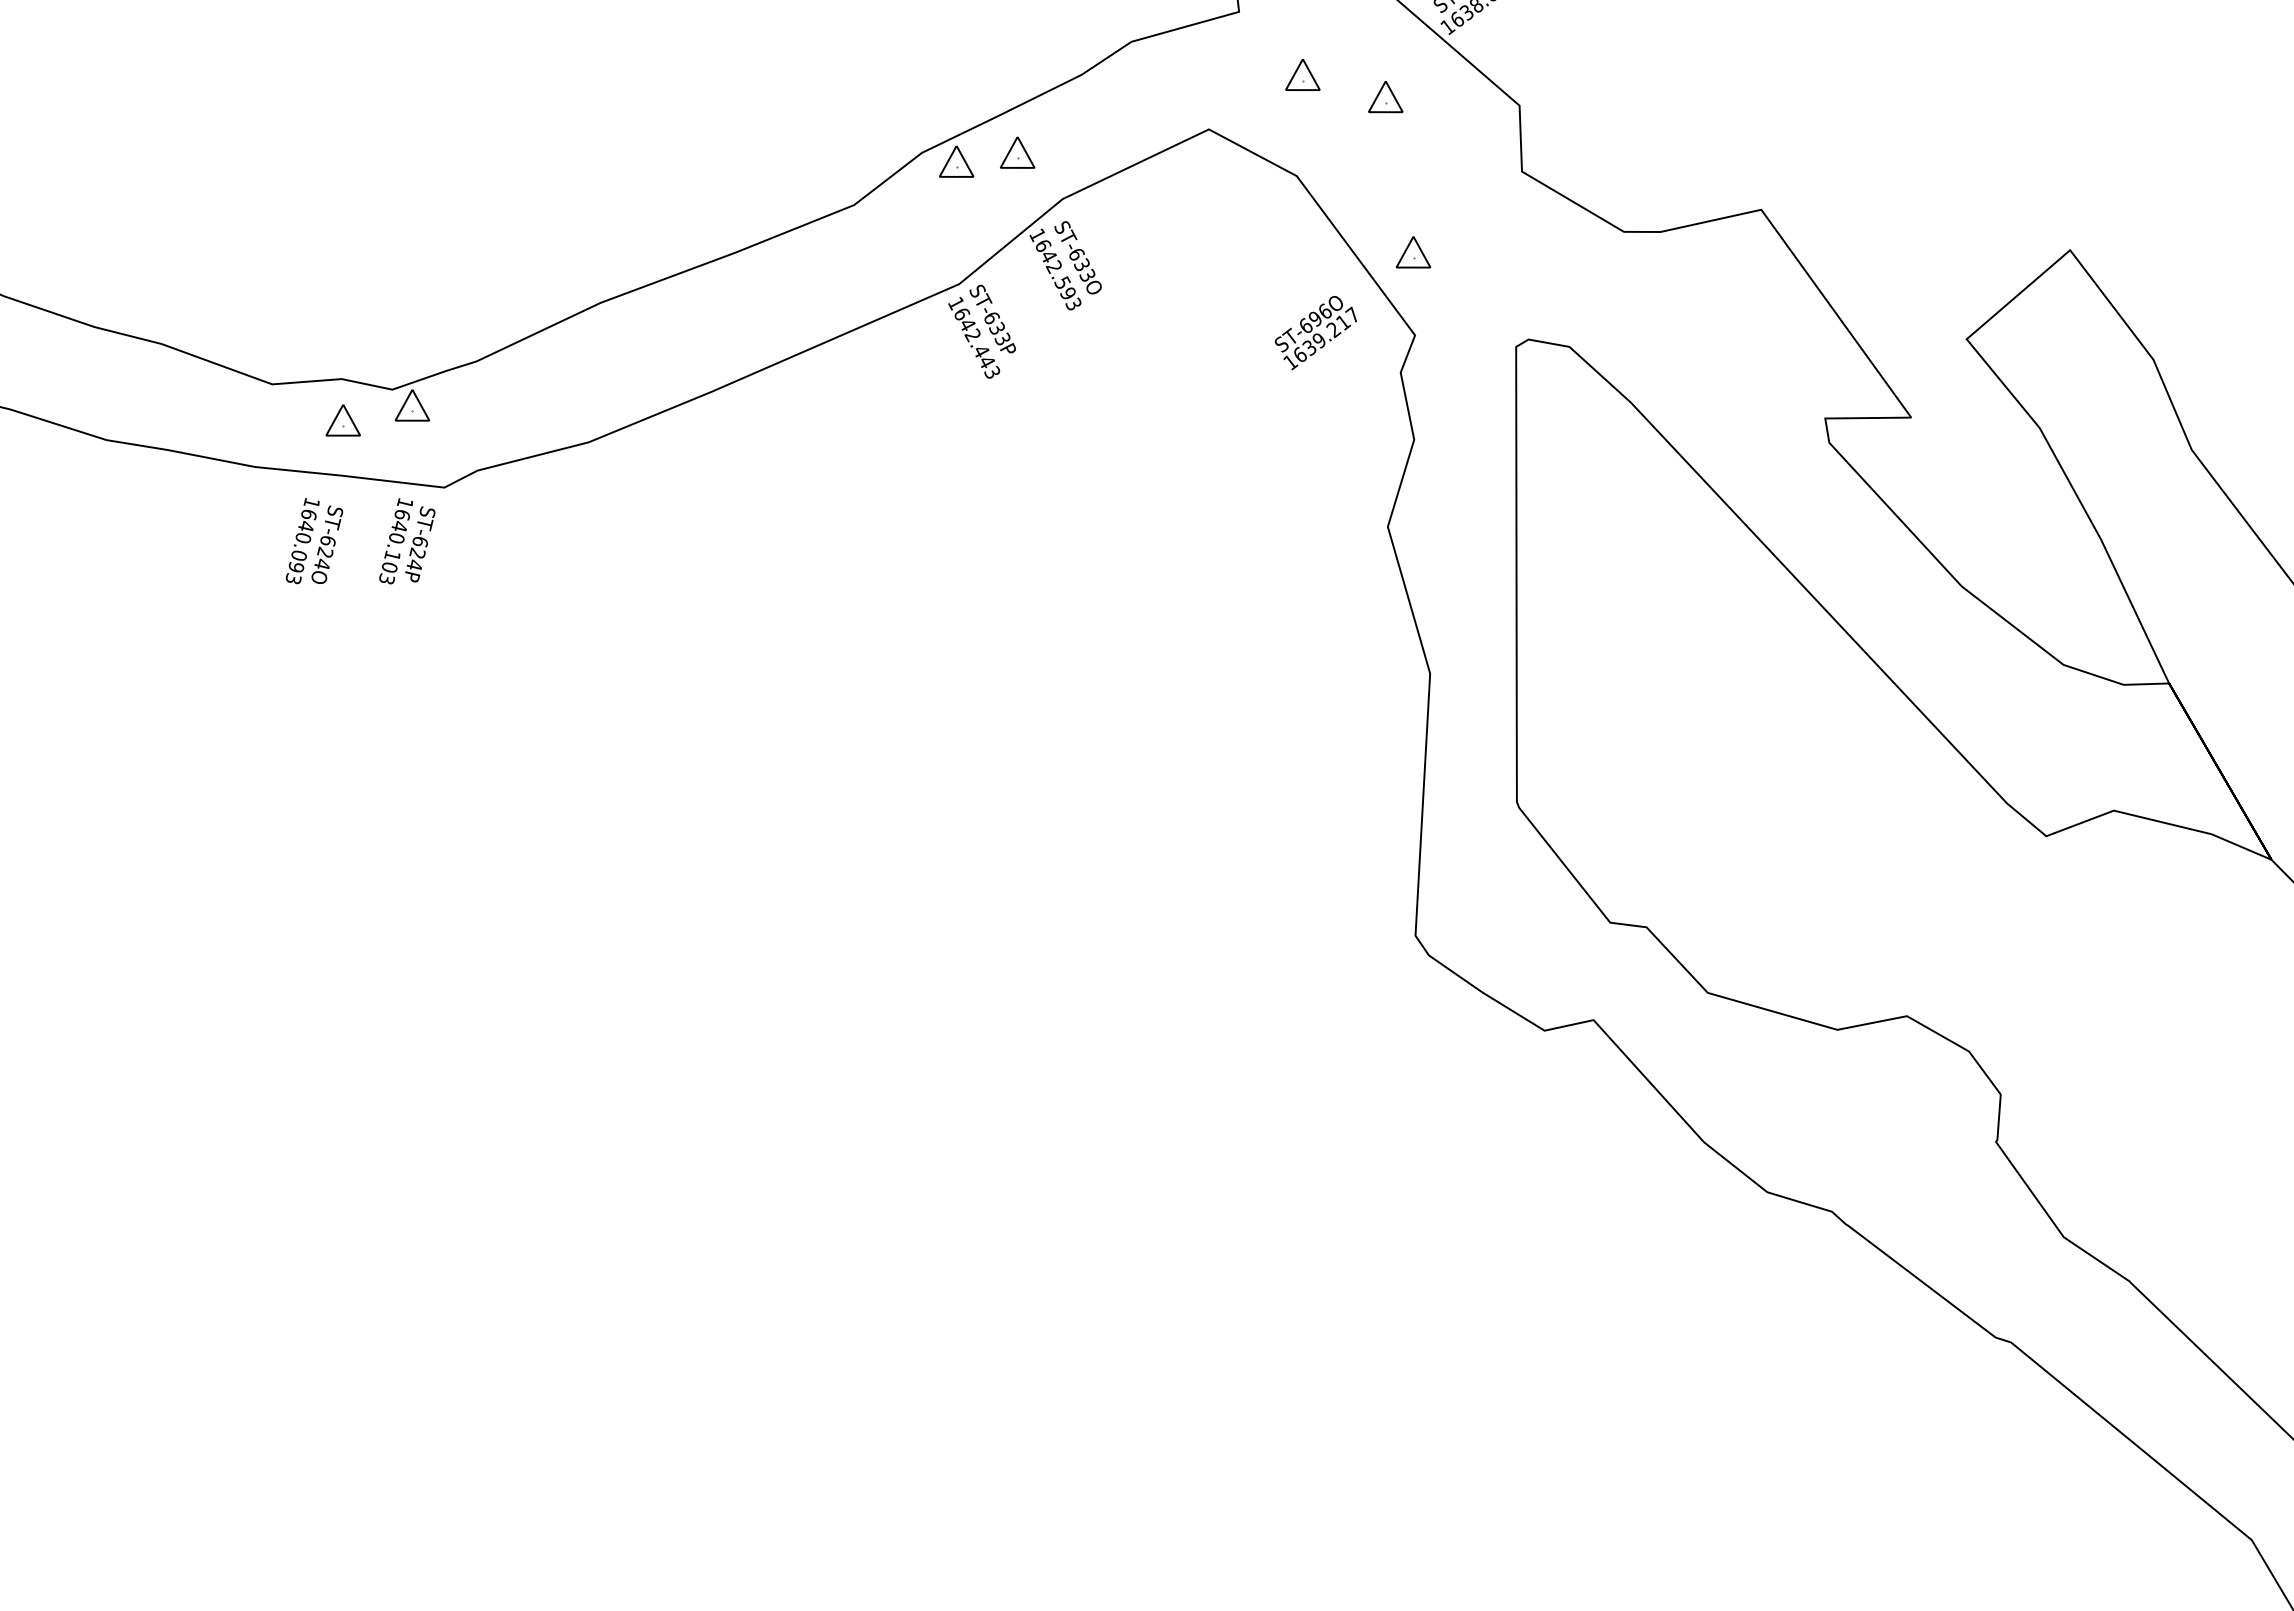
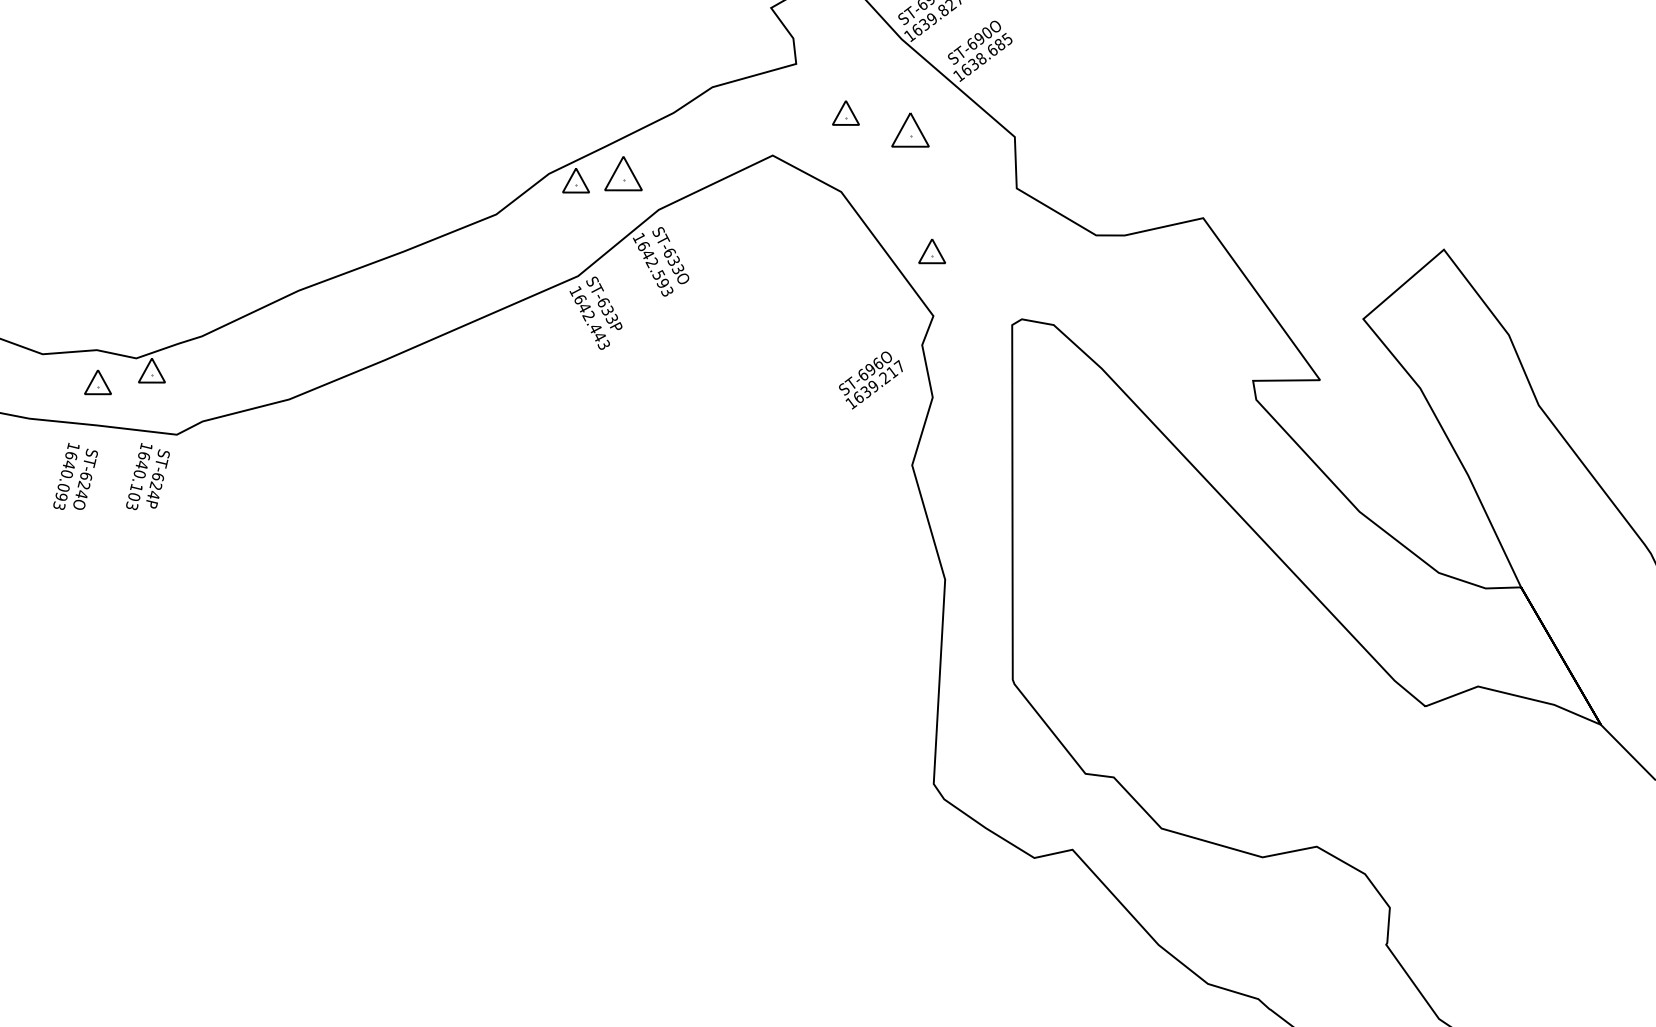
part: (1385, 97) -> (910, 130), size x1.4
part: (1017, 152) -> (623, 173), size x1.4
text: (1315, 333) -> (870, 380), moved

